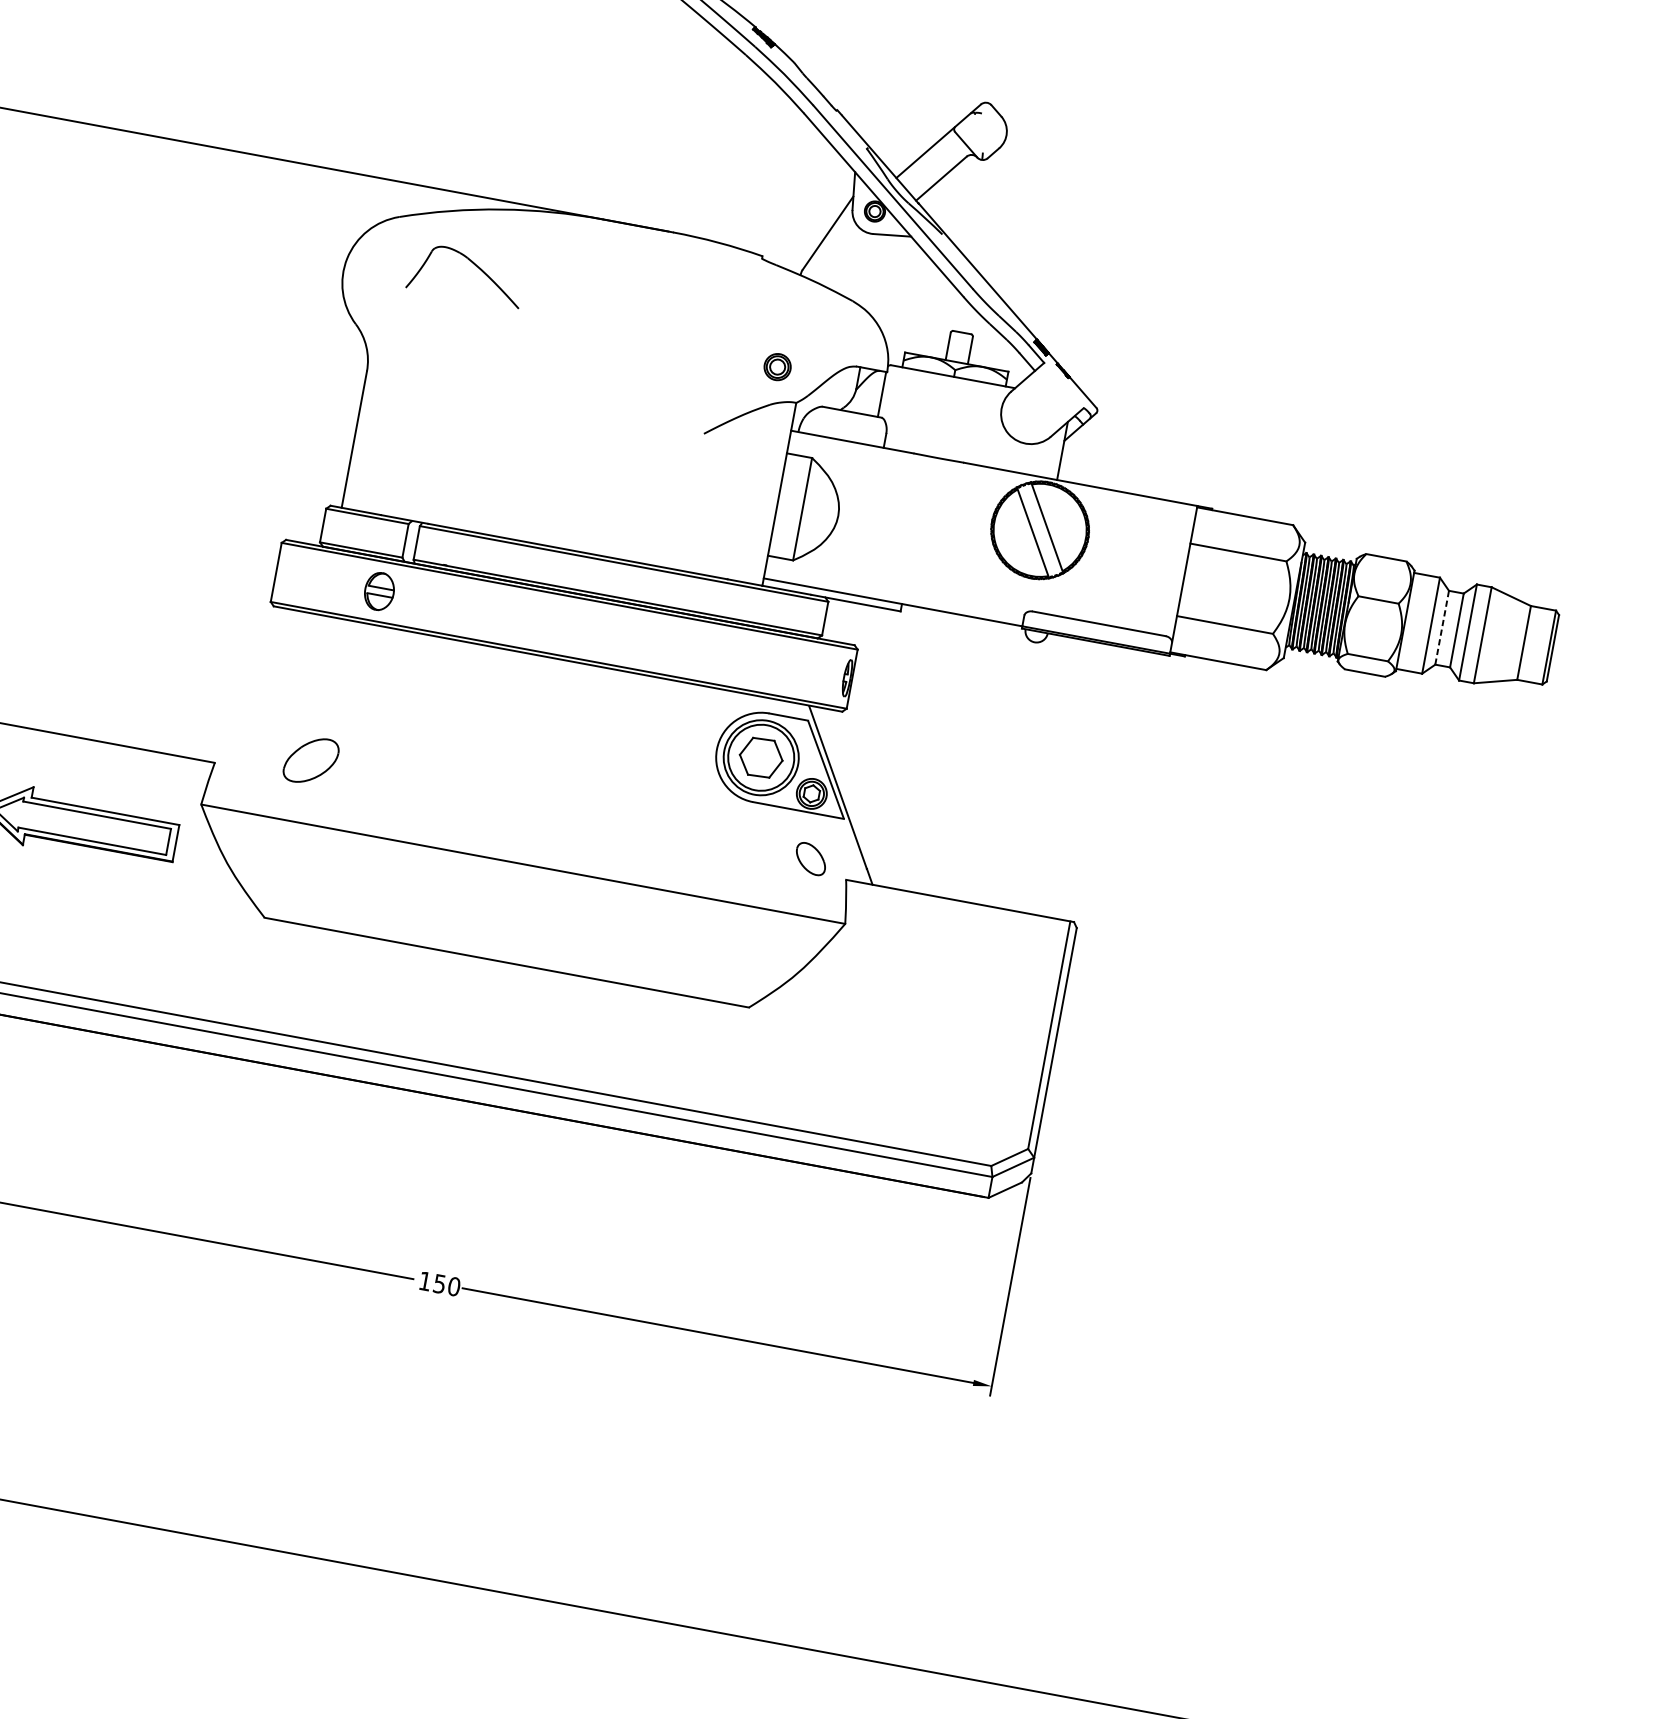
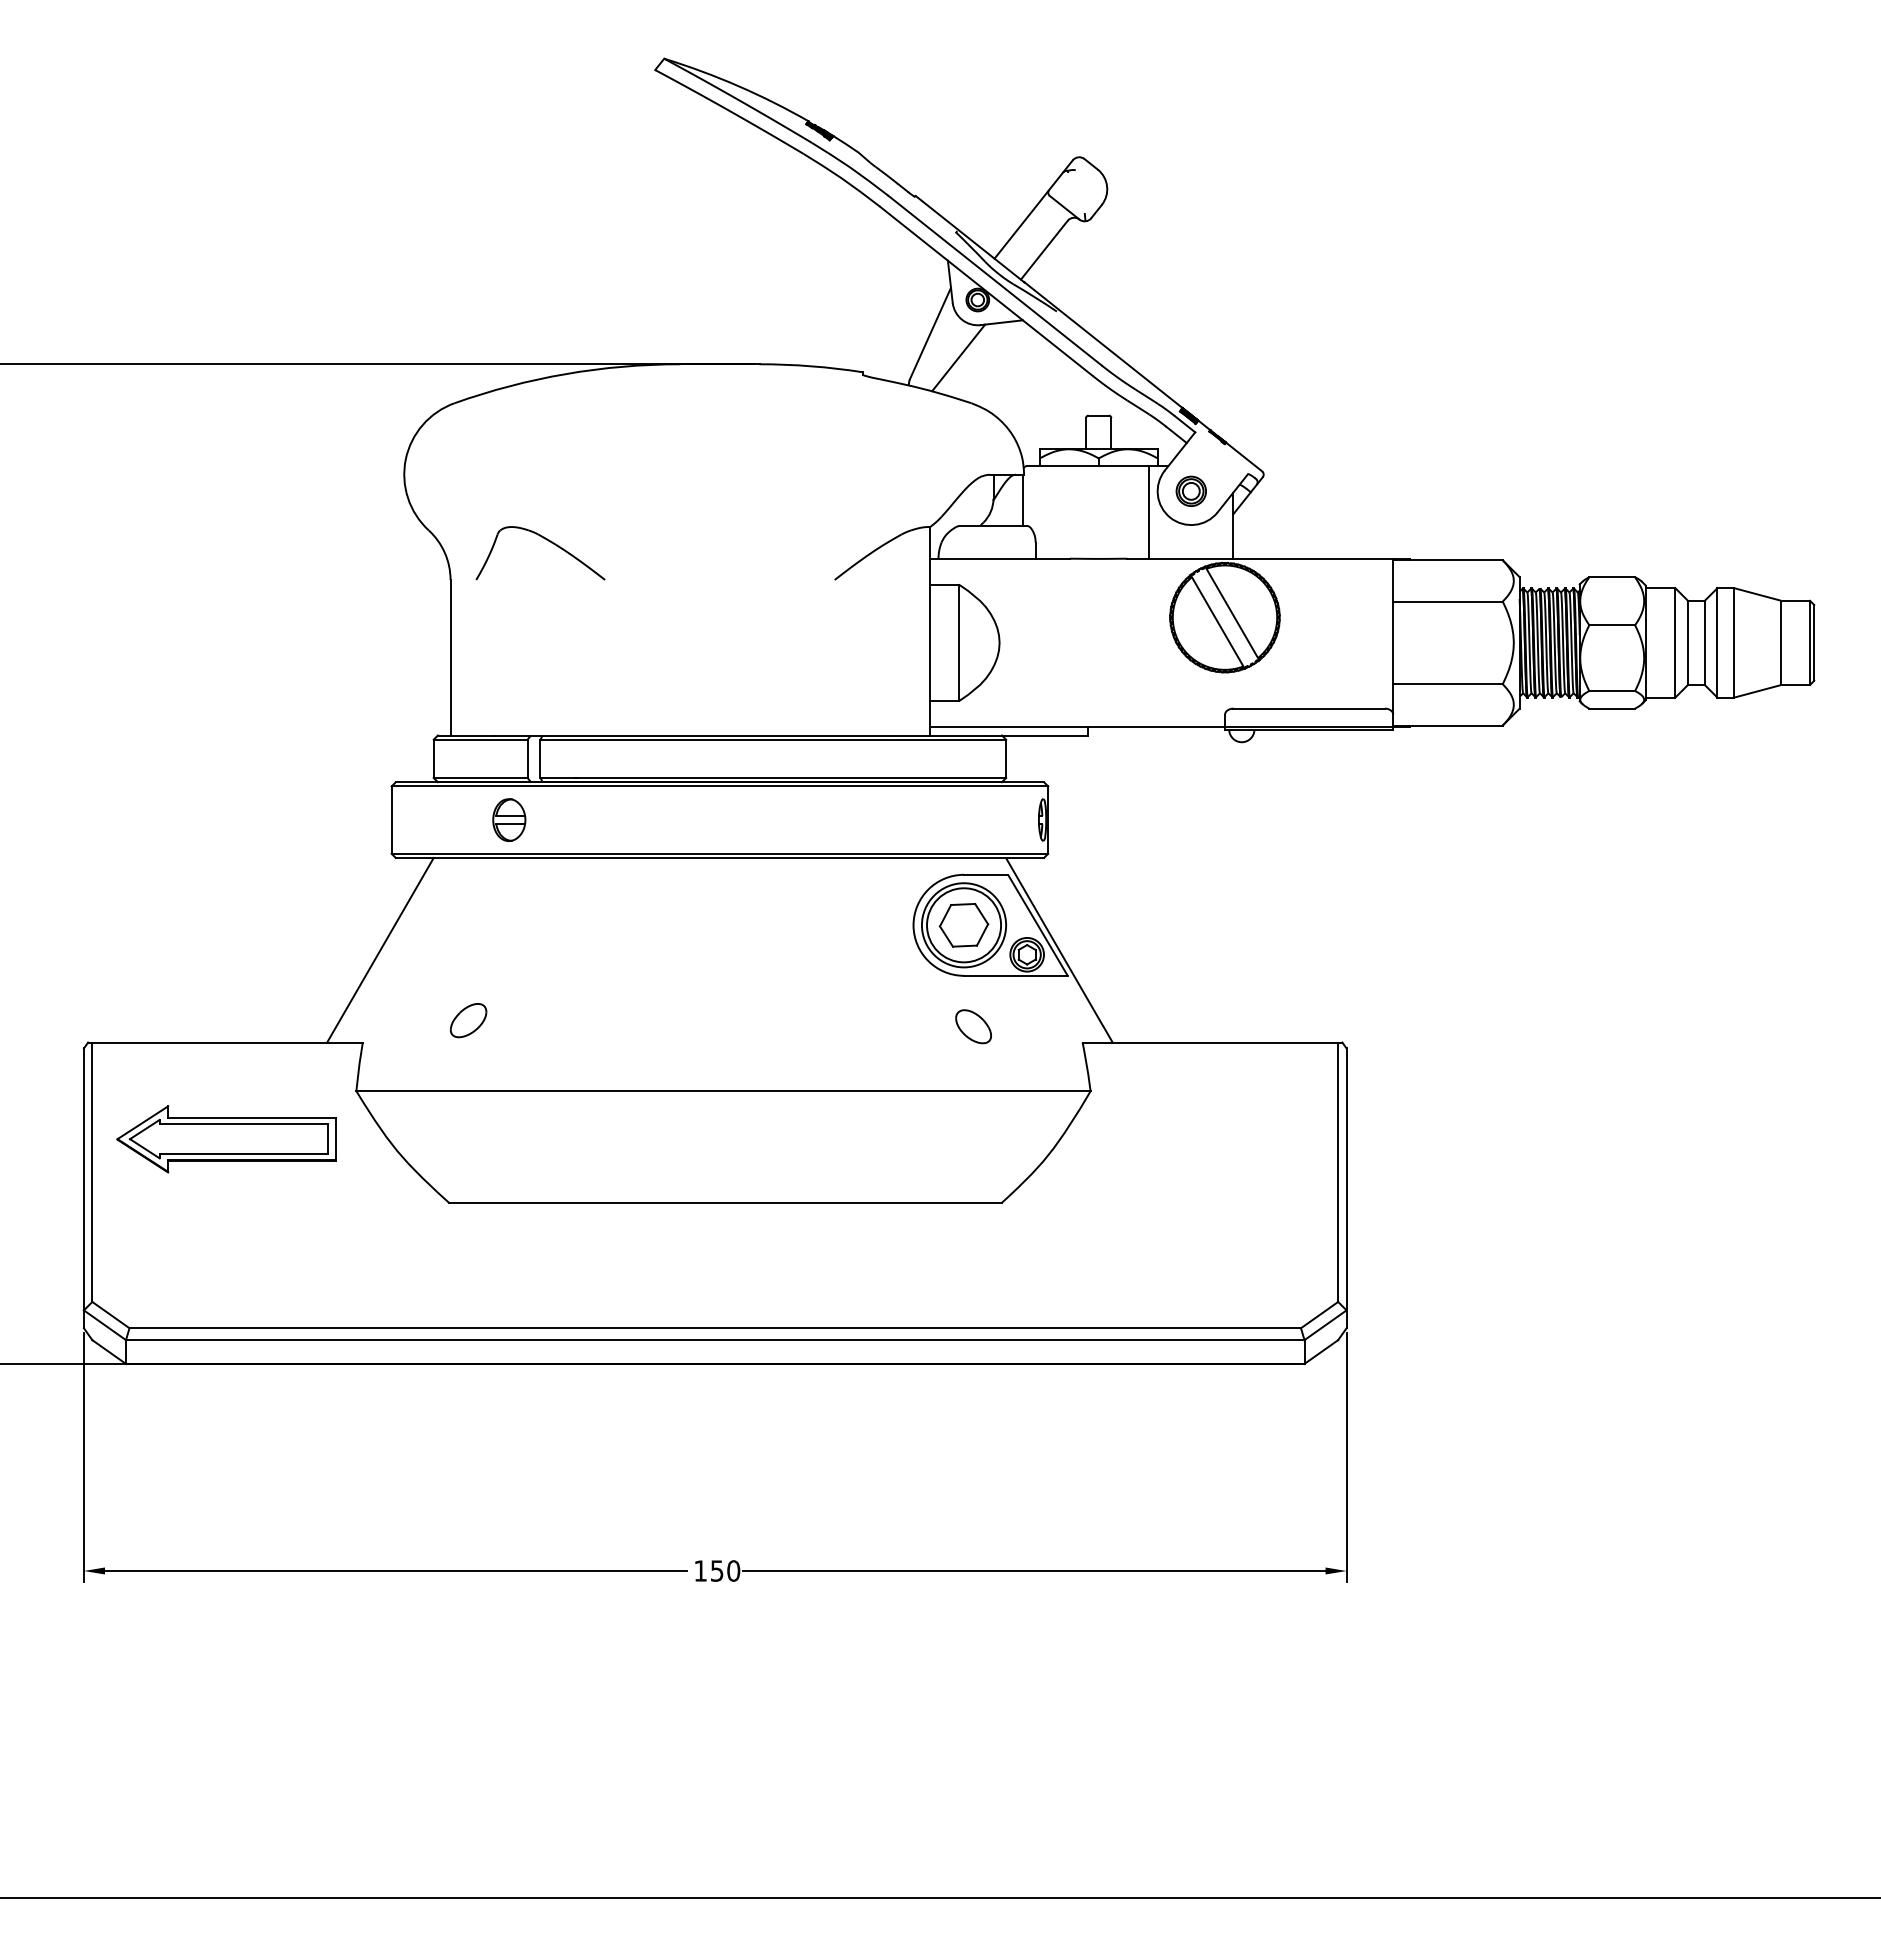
line: (848, 258) -> (958, 357), added
part: (473, 264) -> (546, 540), moved
part: (777, 366) -> (1190, 490), moved
line: (991, 425) -> (1149, 512), added
line: (1441, 627) -> (1687, 642), dashed -> solid
line: (245, 684) -> (380, 949), added
part: (311, 760) -> (468, 1020), size x0.62
part: (810, 858) -> (973, 1026), moved

